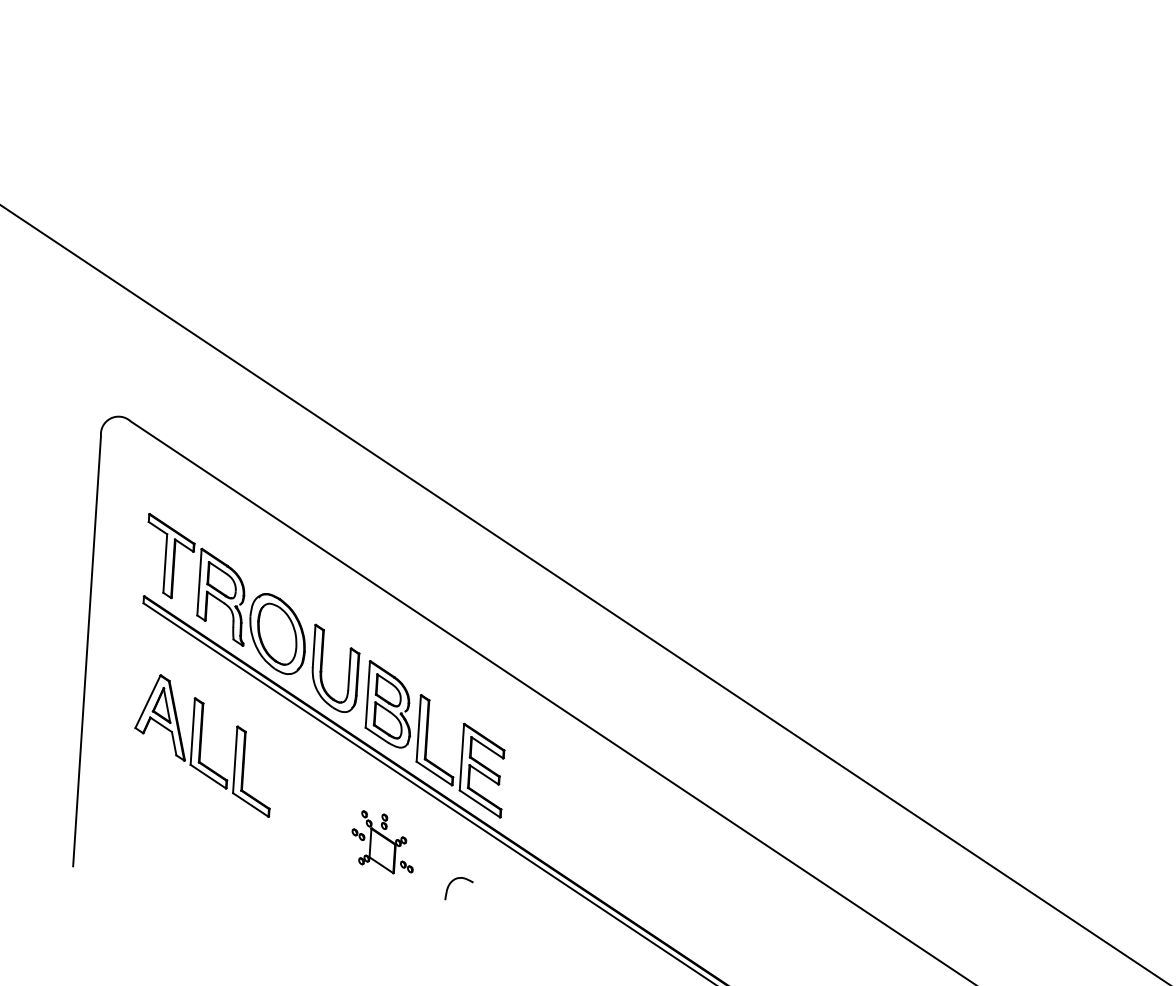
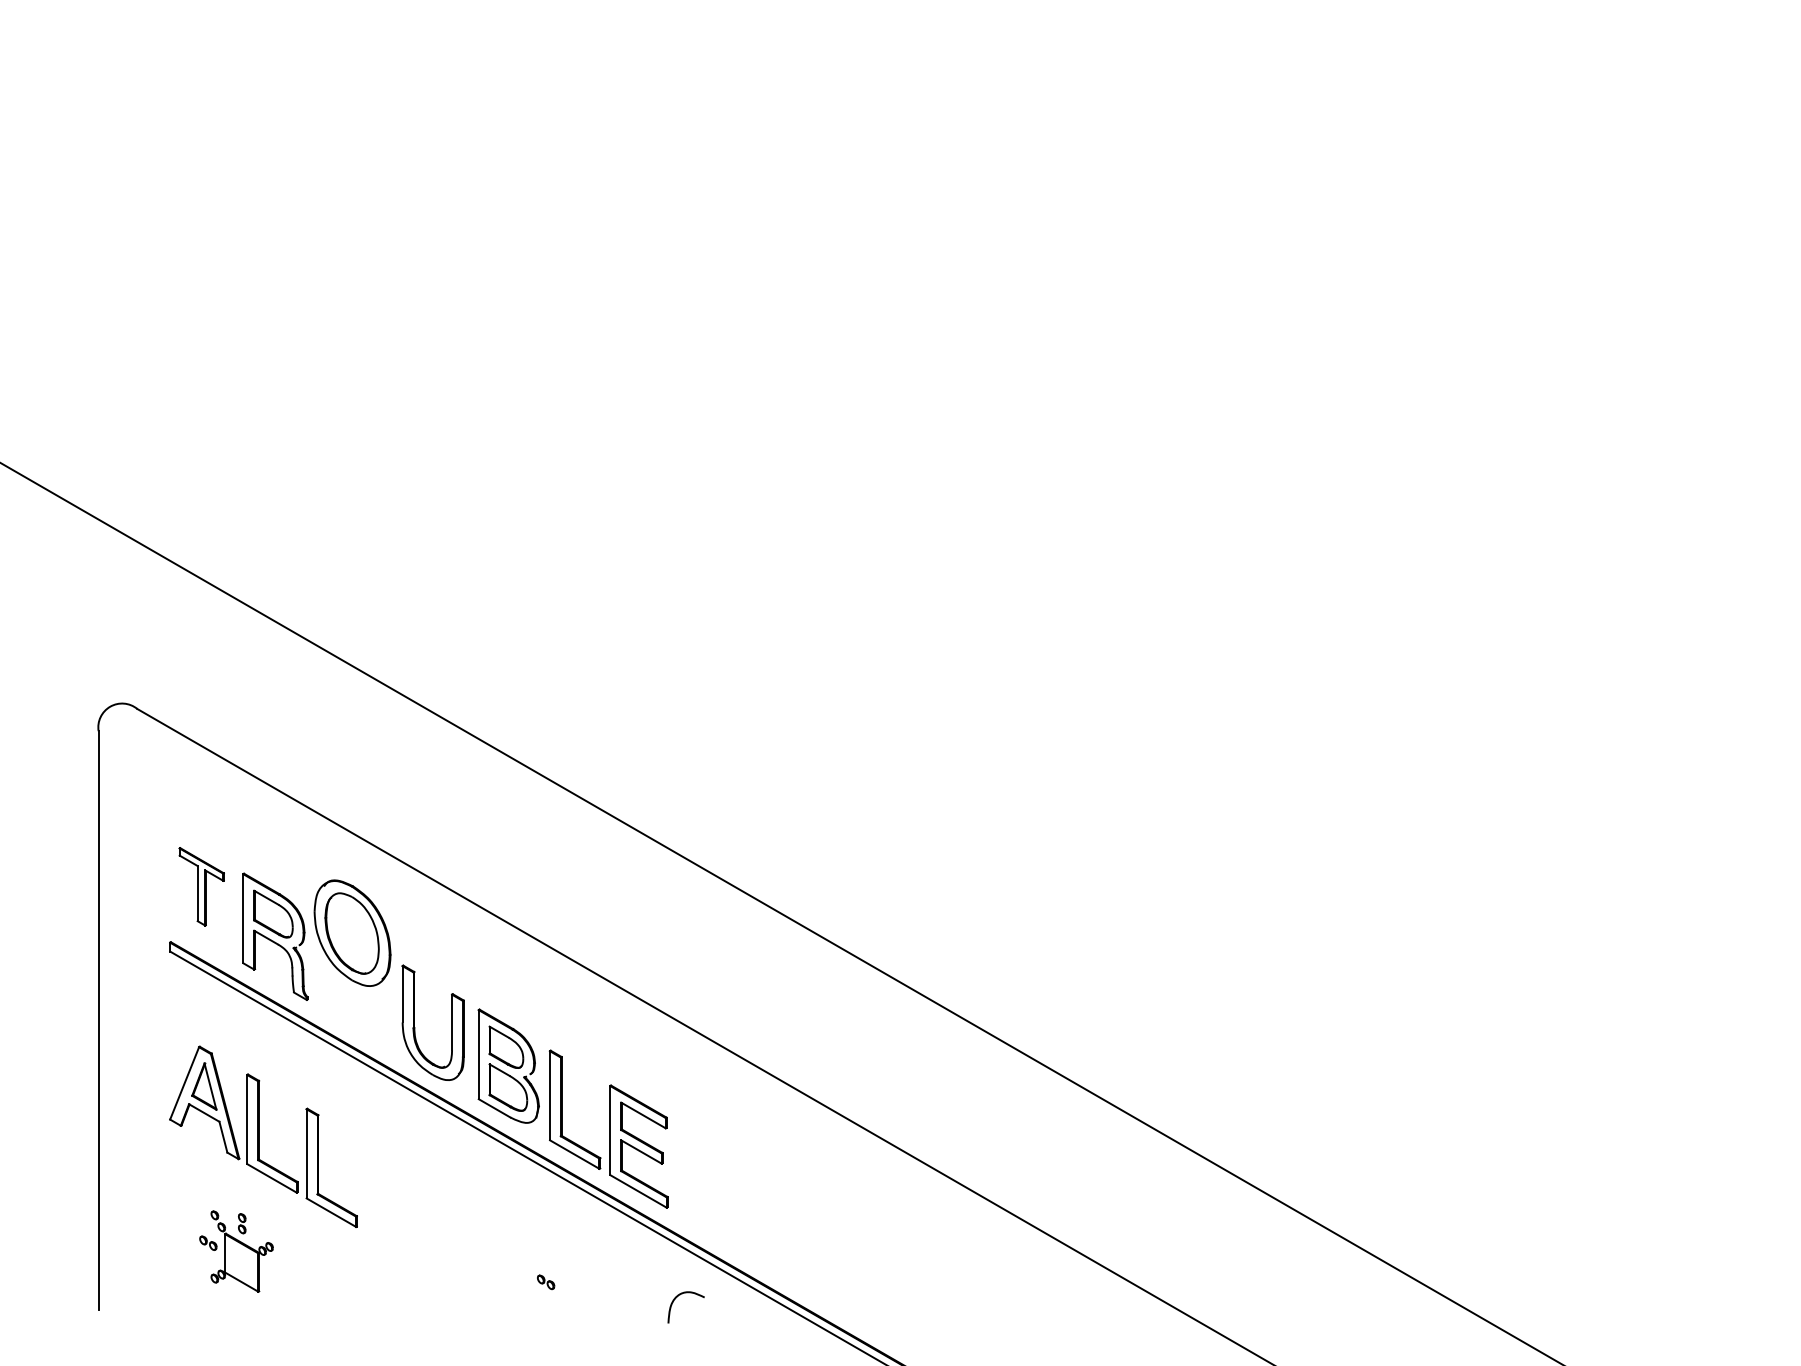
part: (169, 556) -> (201, 886), size x0.7
part: (277, 633) -> (352, 932), moved
part: (378, 842) -> (236, 1251), moved
curve: (452, 882) -> (676, 1298), moved

